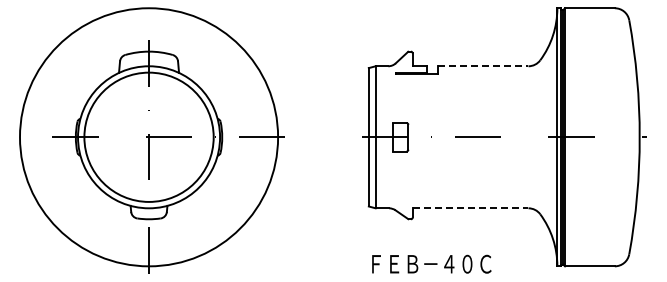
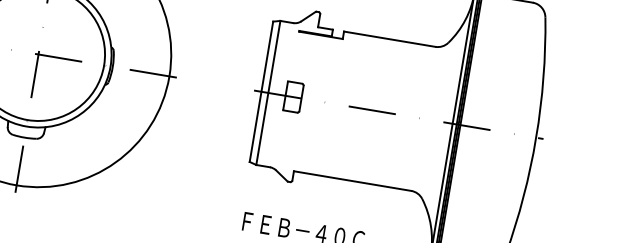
line: (483, 66) -> (389, 39), dashed -> solid
line: (470, 208) -> (352, 181), dashed -> solid

